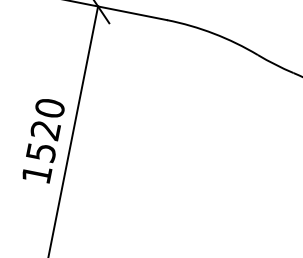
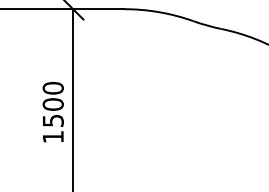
text: (44, 130) -> (52, 104), 1520 -> 1500

